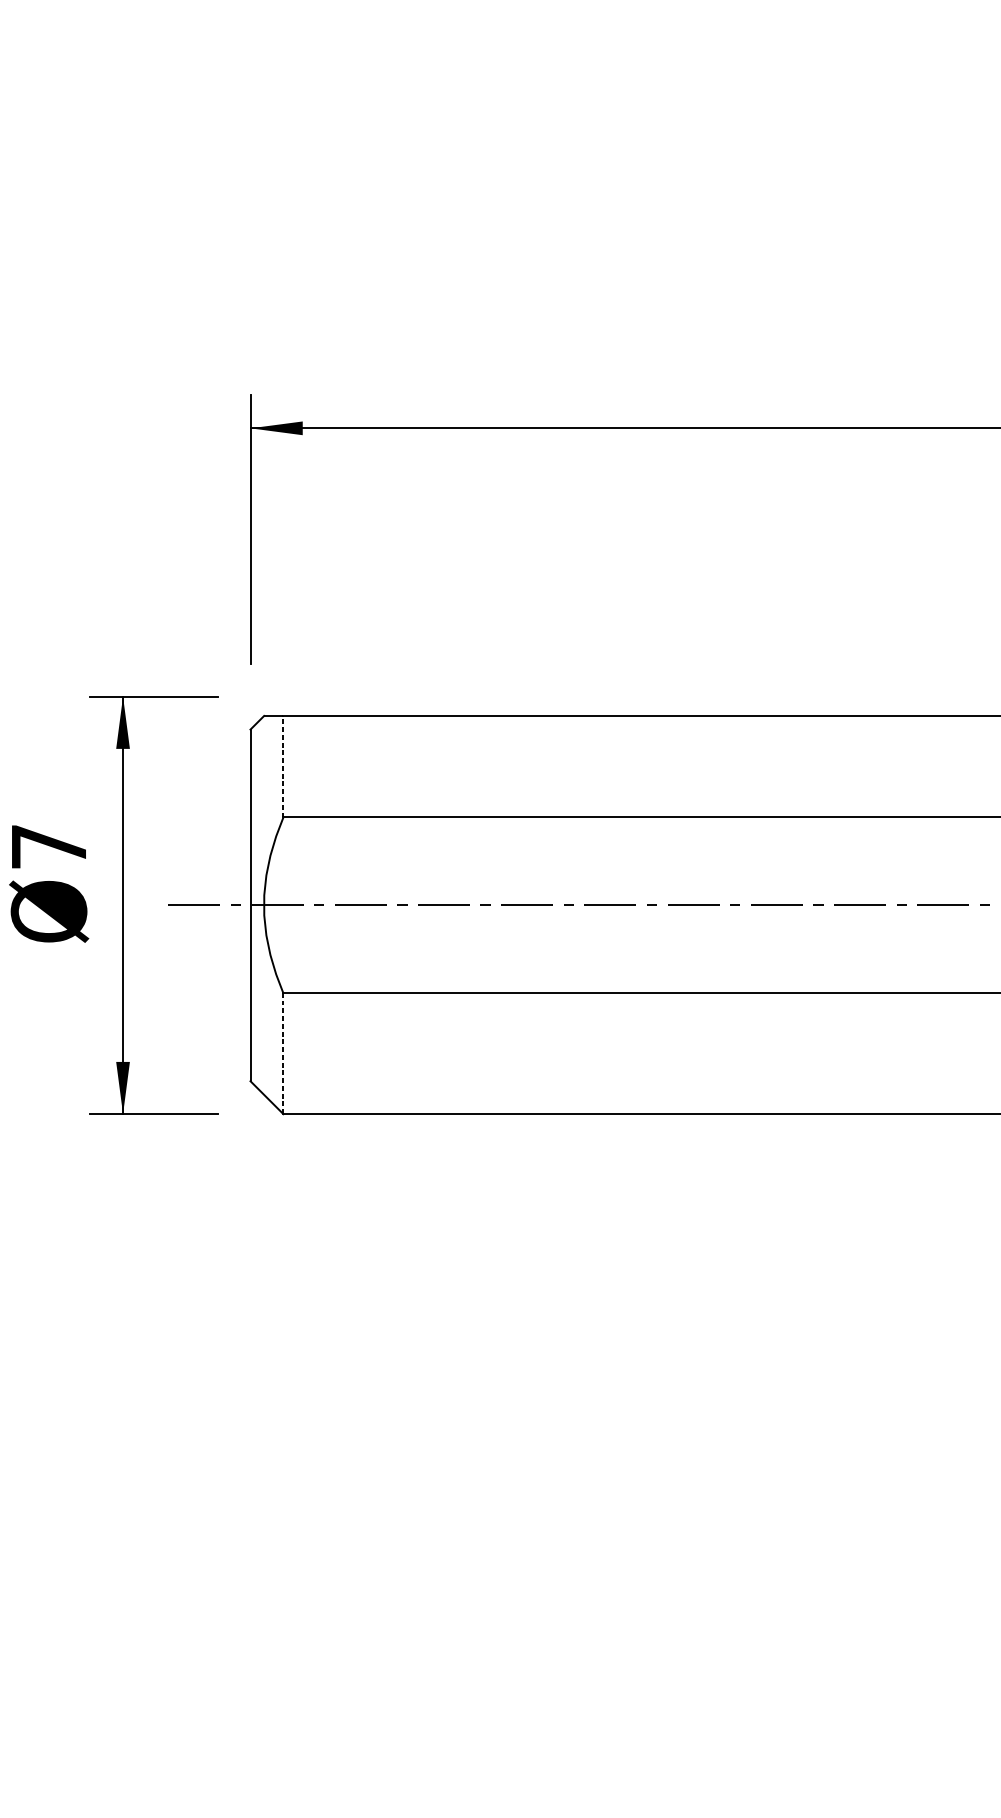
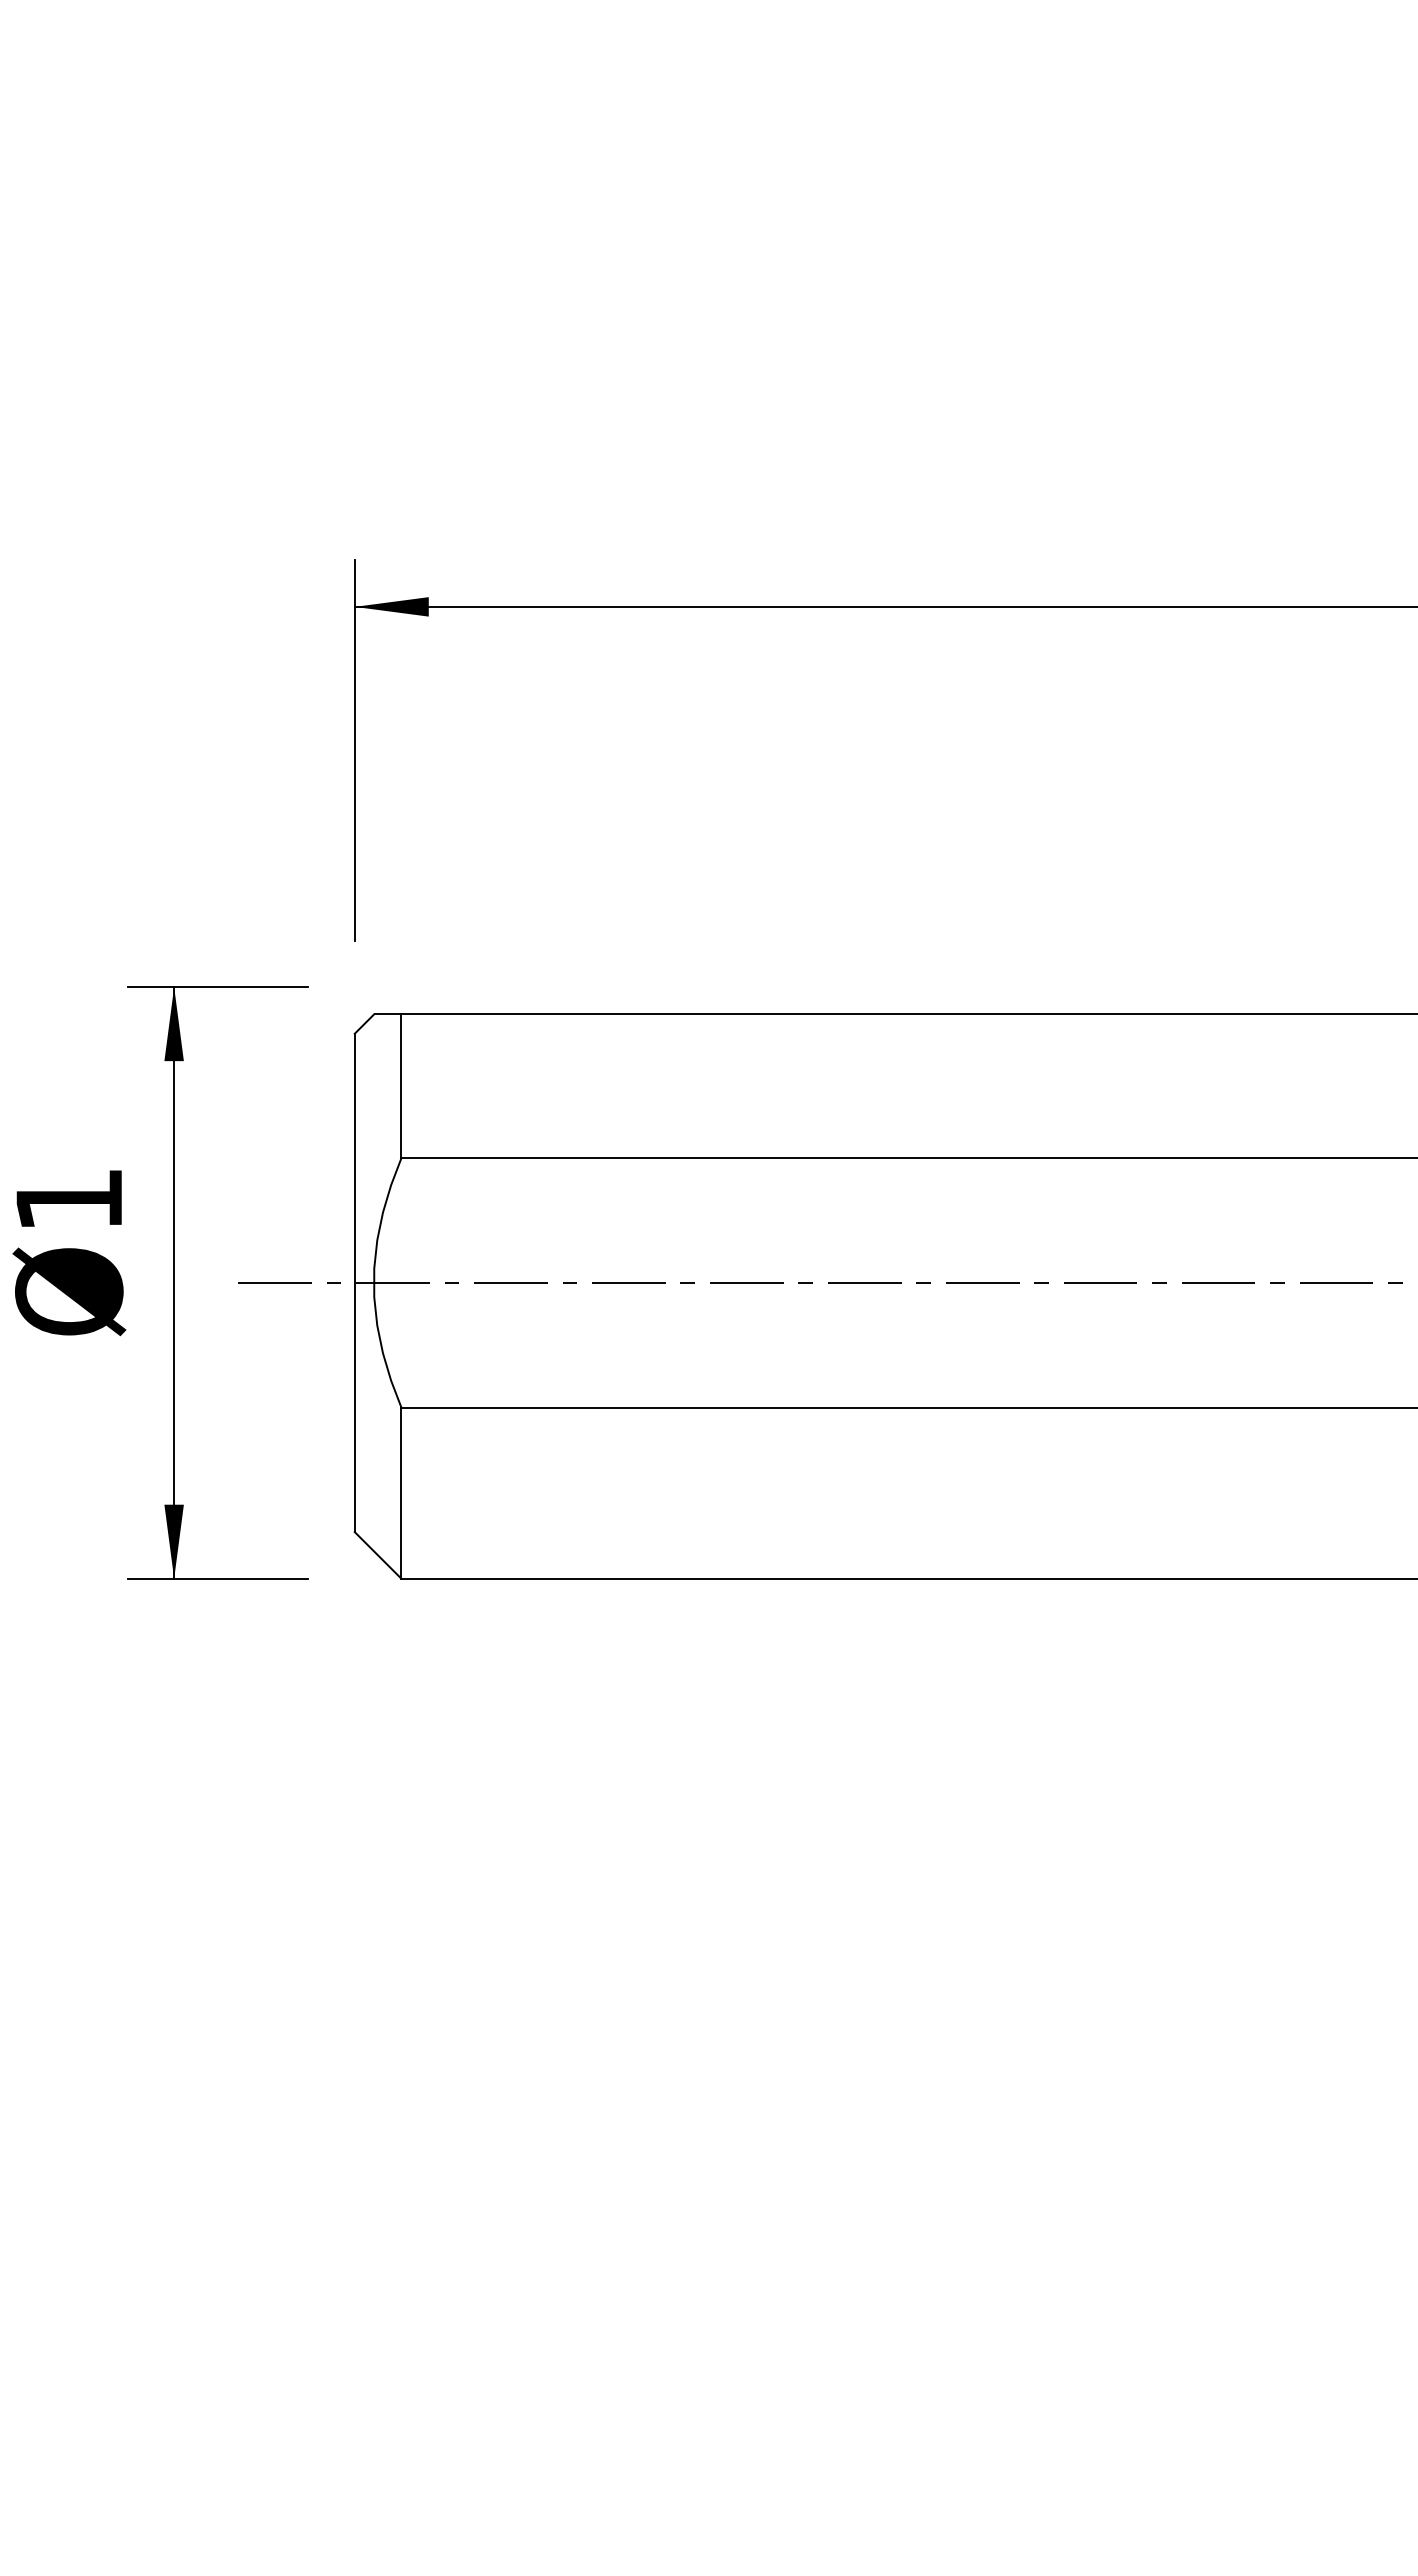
line: (283, 766) -> (401, 1086), dashed -> solid
text: (48, 846) -> (68, 1199), Ø7 -> Ø1
line: (283, 1054) -> (401, 1493), dashed -> solid

